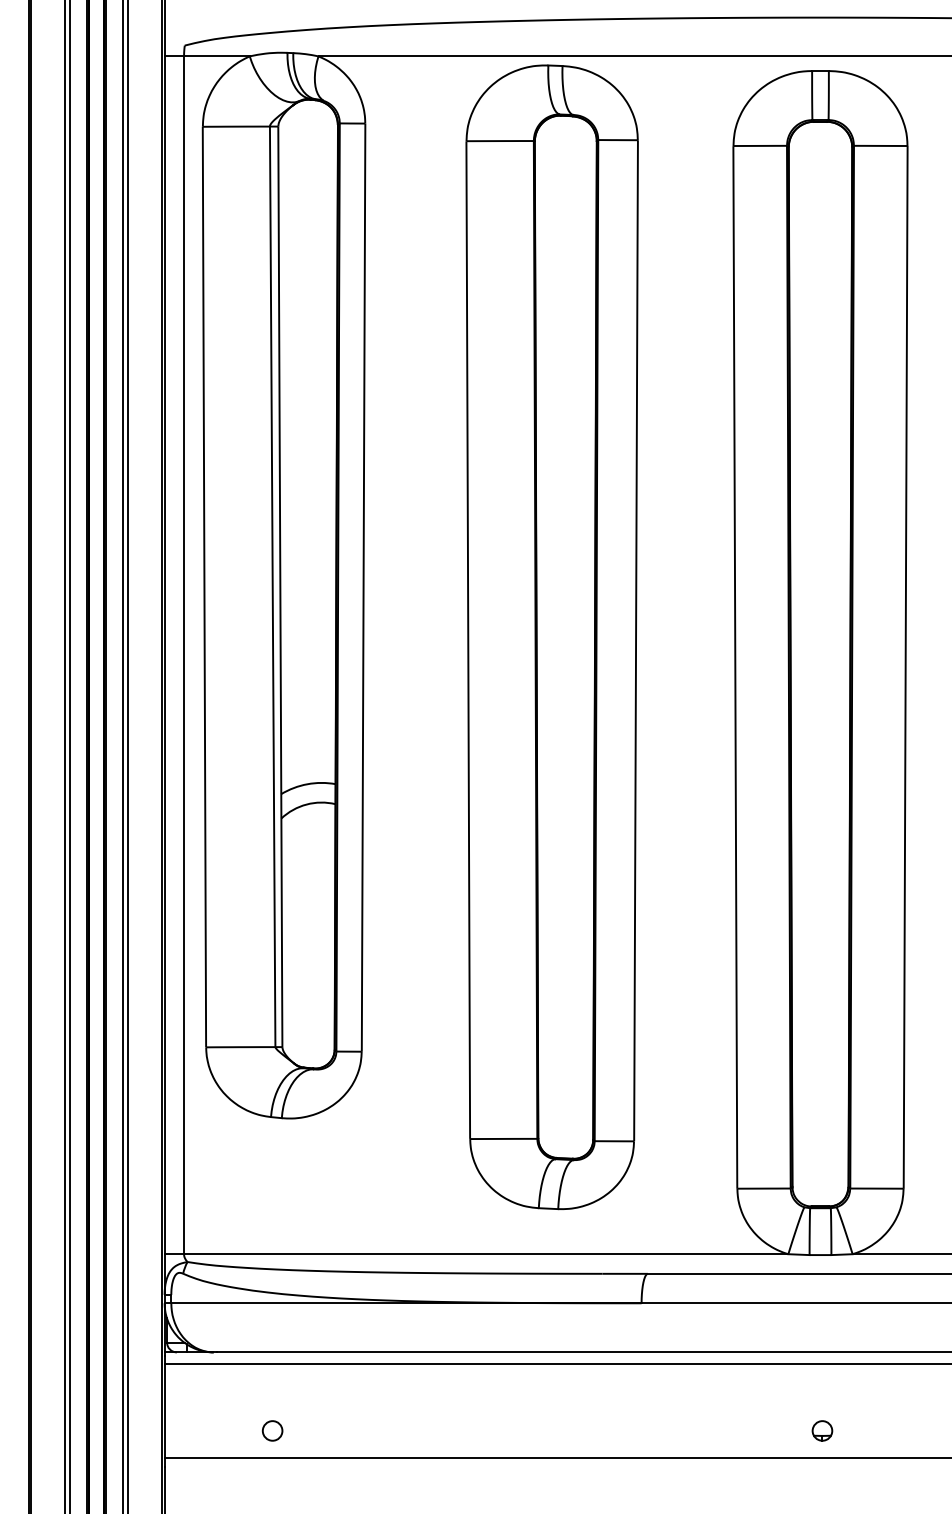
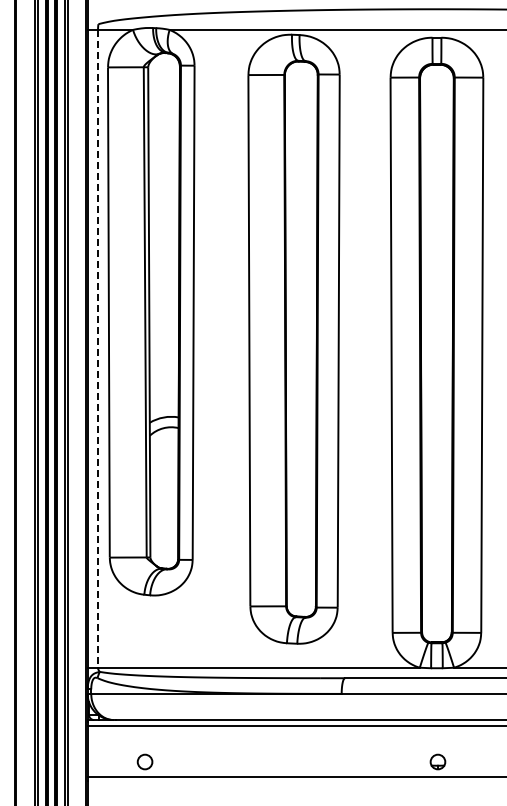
line: (184, 654) -> (98, 348), solid -> dashed
circle: (273, 1430) -> (145, 761), size x1.4
part: (821, 1430) -> (437, 761), size x1.4

